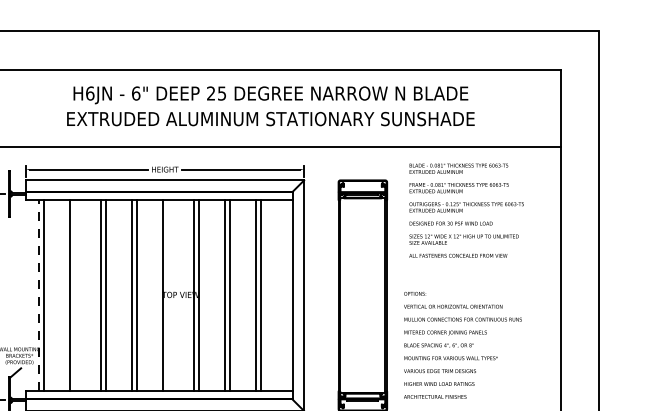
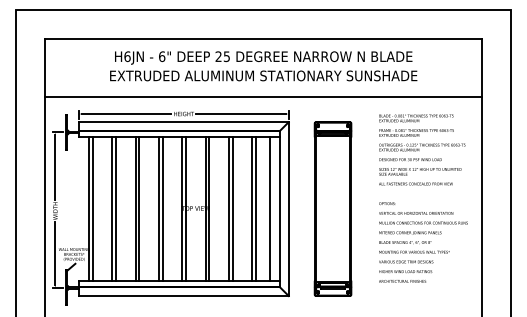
text: (466, 210) -> (422, 149), moved
line: (38, 296) -> (88, 209), dashed -> solid
line: (75, 296) -> (116, 209), added
line: (167, 296) -> (185, 209), added
line: (279, 296) -> (270, 209), added
text: (462, 345) -> (423, 242), moved

